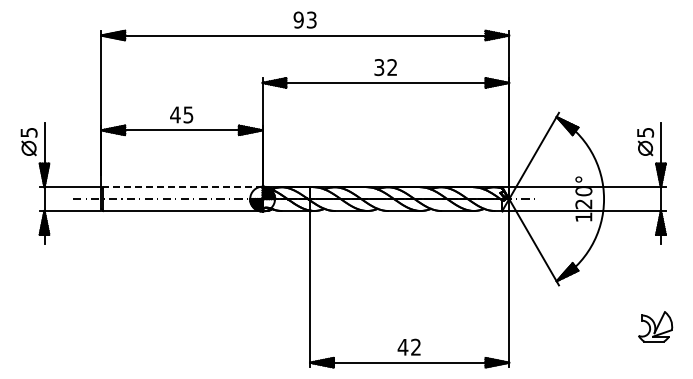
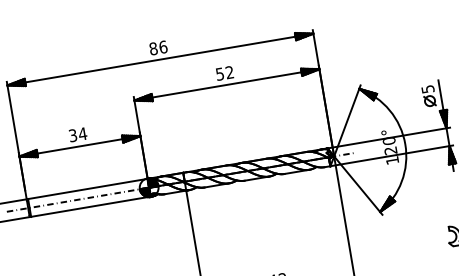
text: (304, 19) -> (157, 47), 93 -> 86
text: (379, 67) -> (220, 74), 32 -> 52
text: (181, 114) -> (77, 134), 45 -> 34
line: (182, 187) -> (87, 189), dashed -> solid

